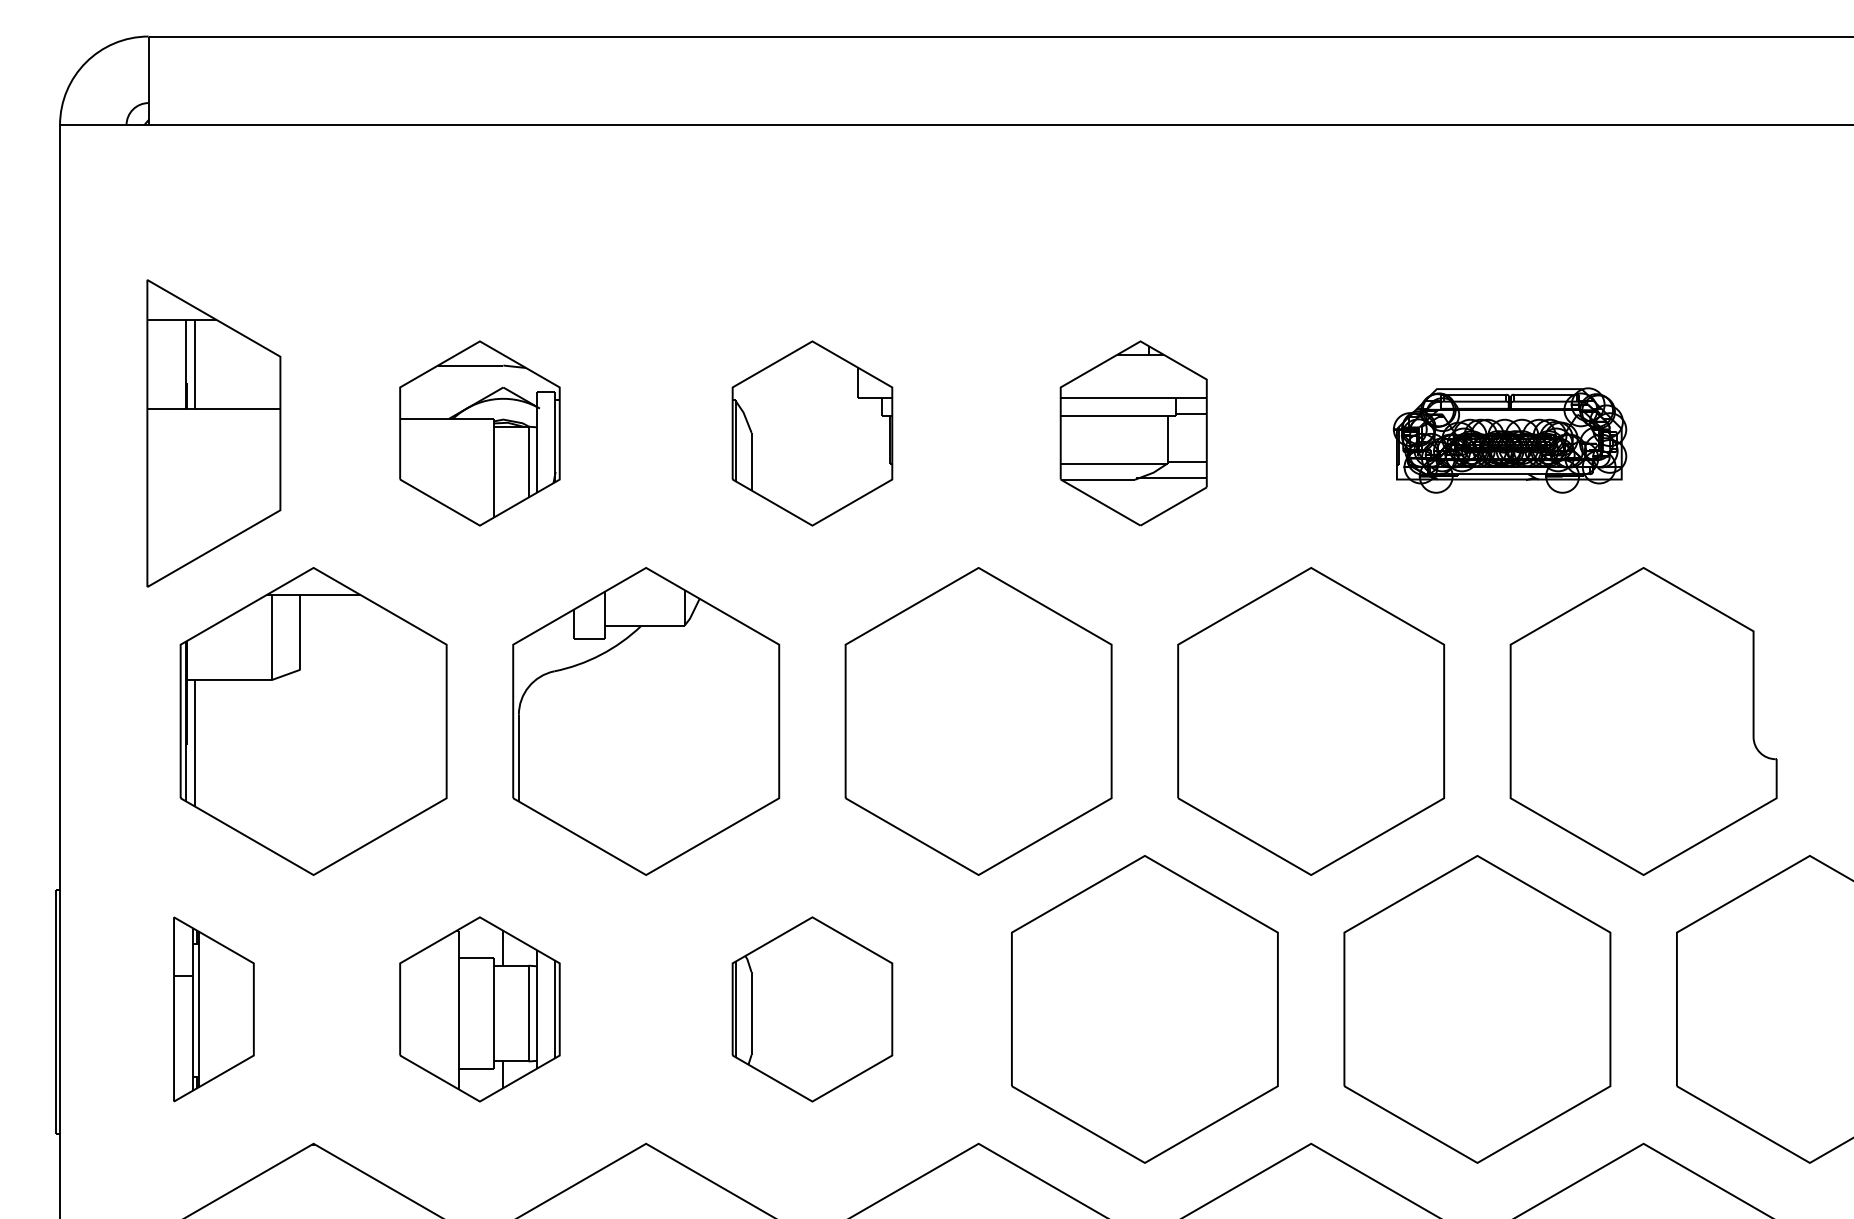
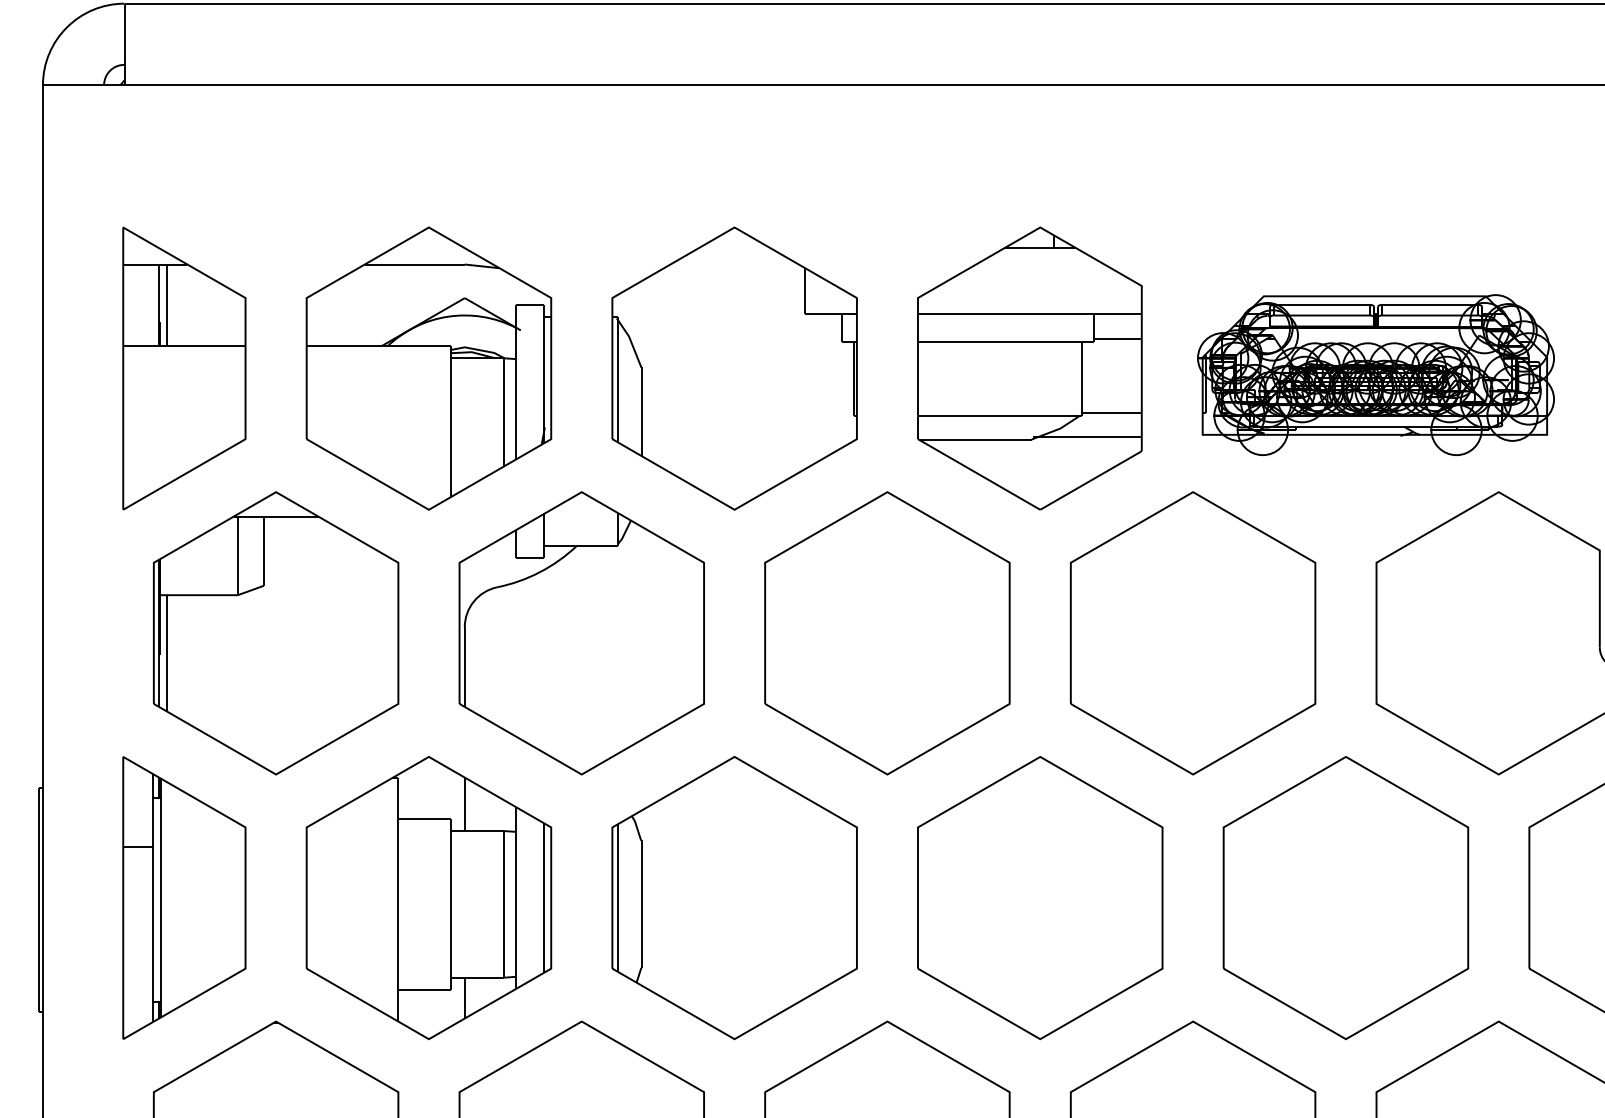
part: (479, 433) -> (428, 368), size x1.67
part: (812, 433) -> (734, 368), size x1.67
part: (1133, 433) -> (1029, 368), size x1.67
part: (1509, 440) -> (1375, 375), size x1.67
part: (213, 1009) -> (184, 898), size x1.67
part: (479, 1009) -> (428, 898), size x1.67
part: (812, 1009) -> (734, 898), size x1.67

